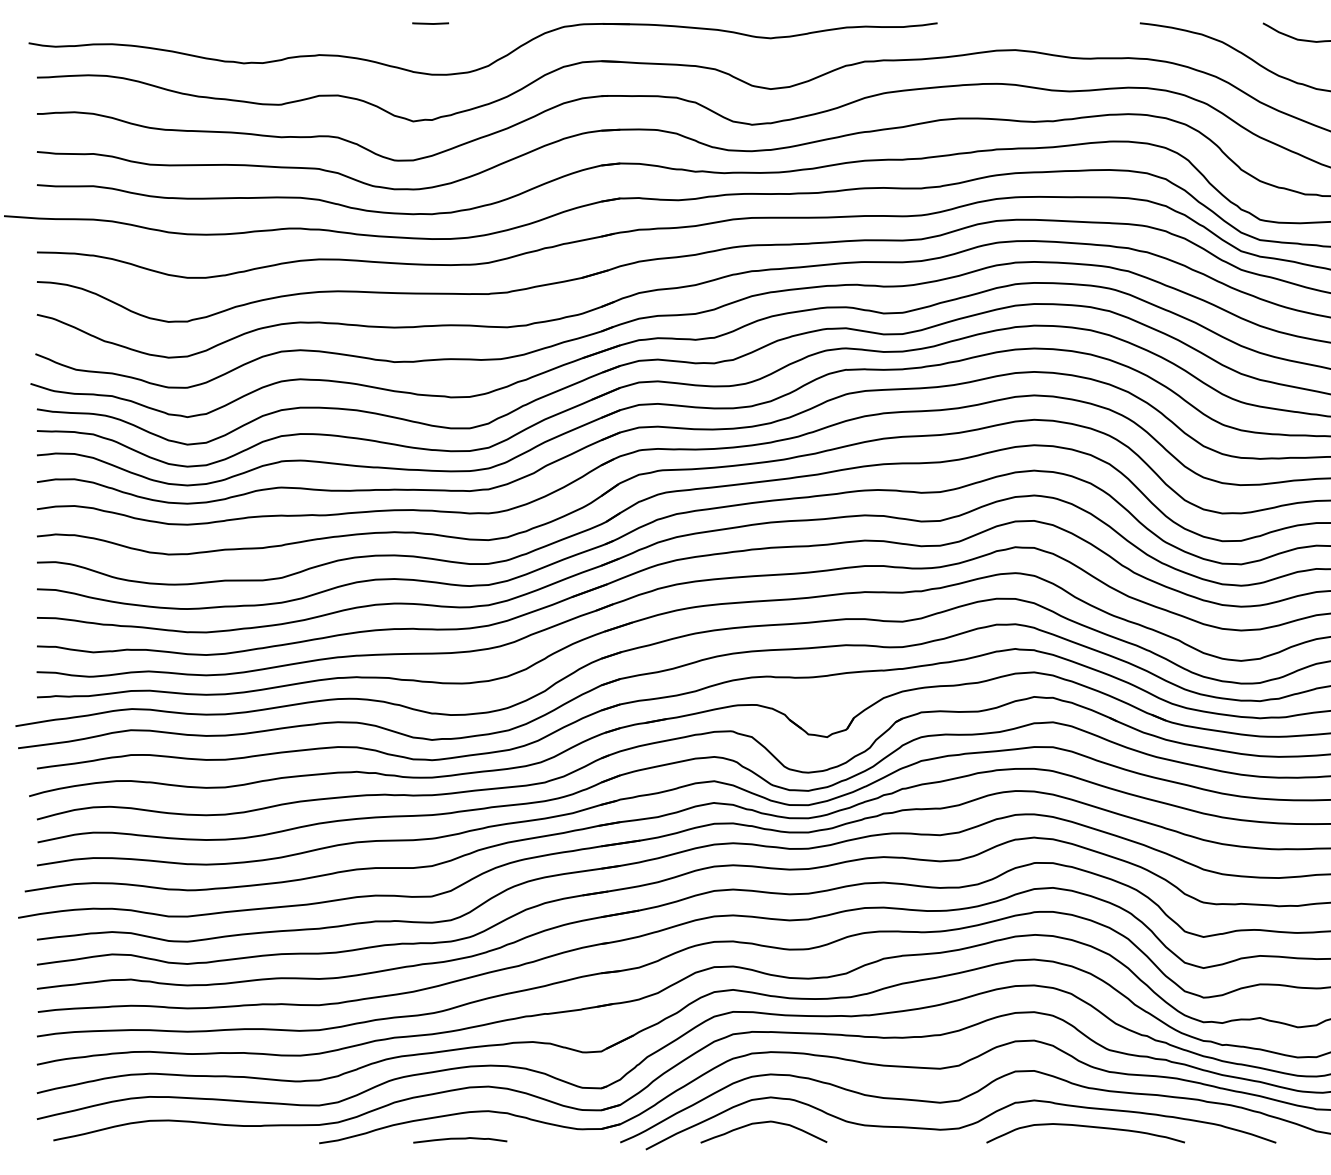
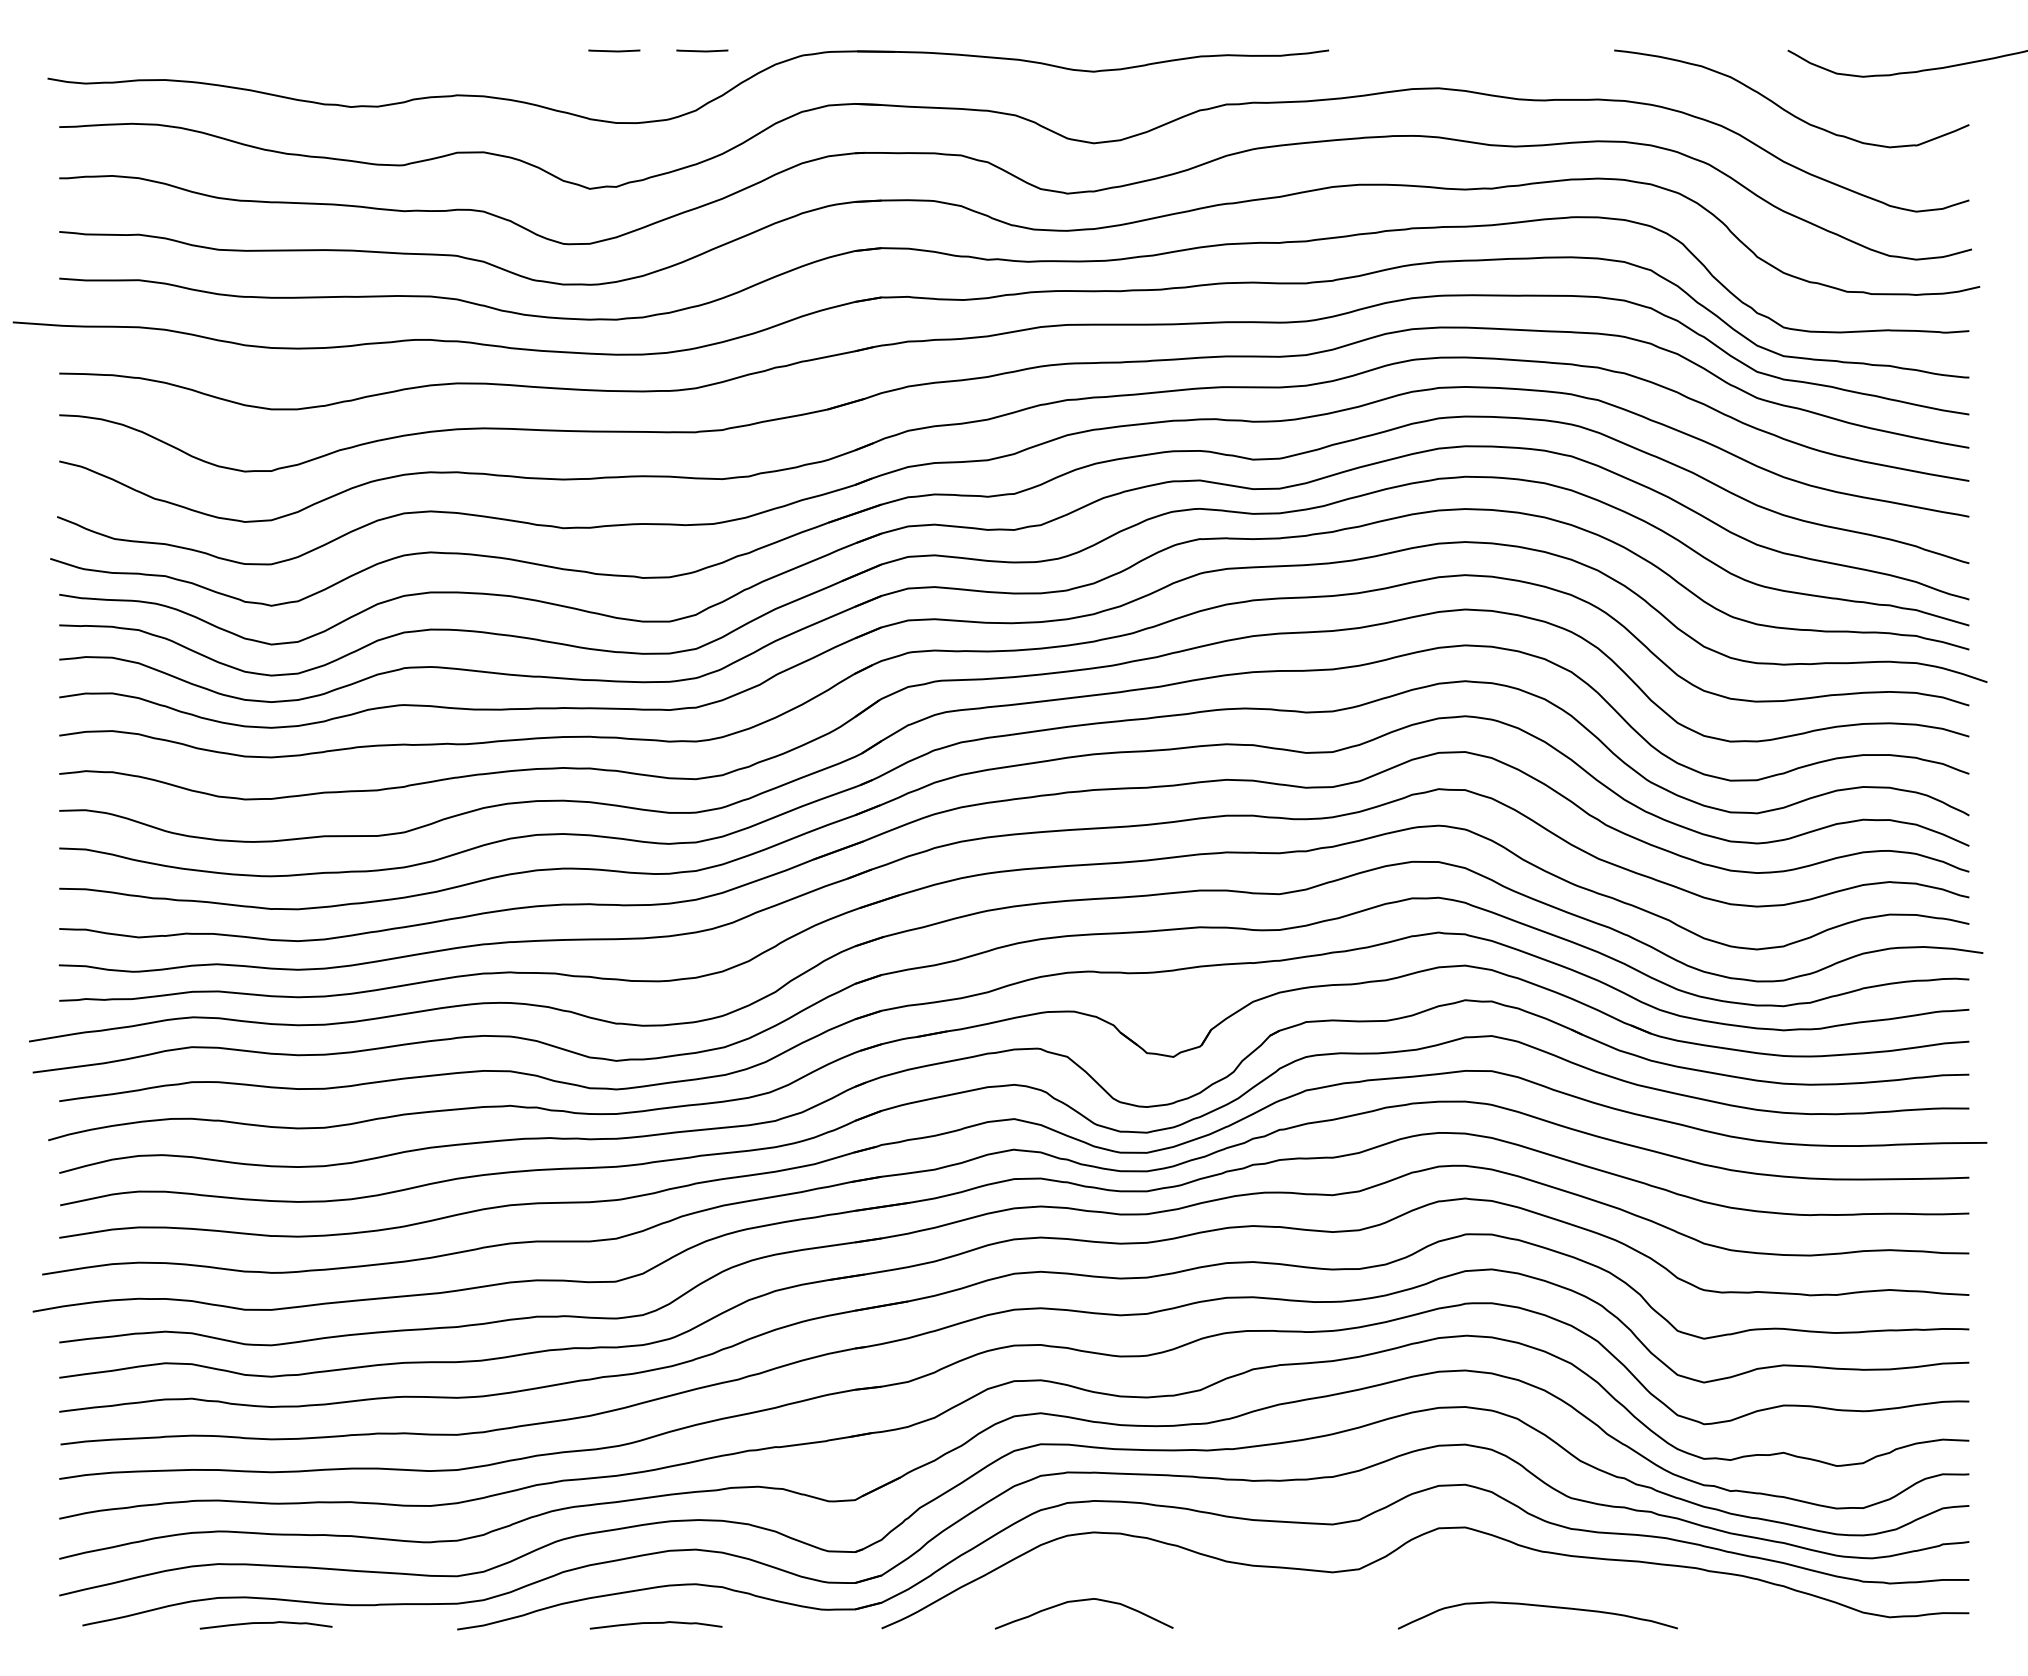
line: (493, 23) -> (702, 50), added
curve: (960, 1126) -> (1361, 1606), removed
curve: (183, 1139) -> (265, 1623), added

